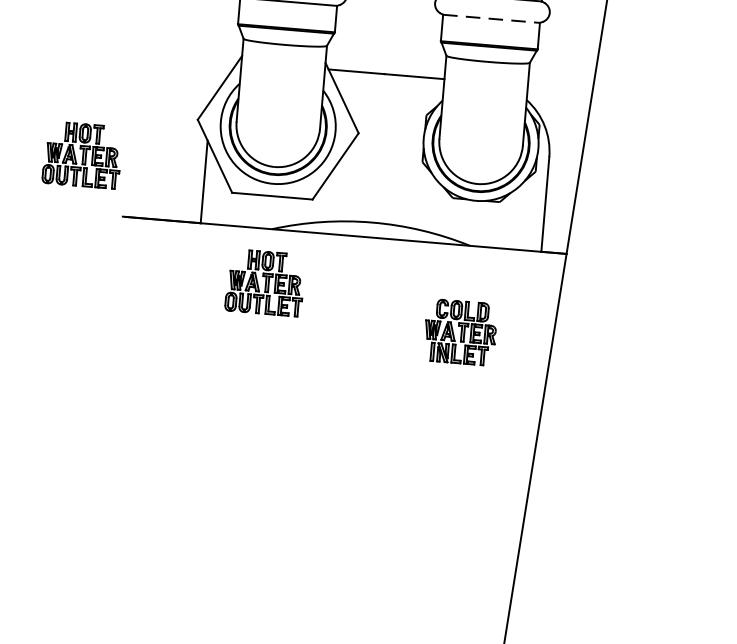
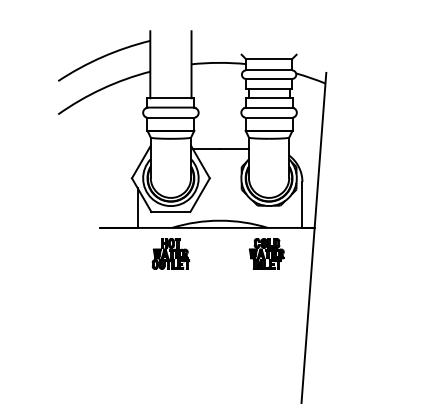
line: (492, 17) -> (269, 117), dashed -> solid
part: (81, 154) -> (77, 199), removed
part: (459, 331) -> (266, 253), moved

